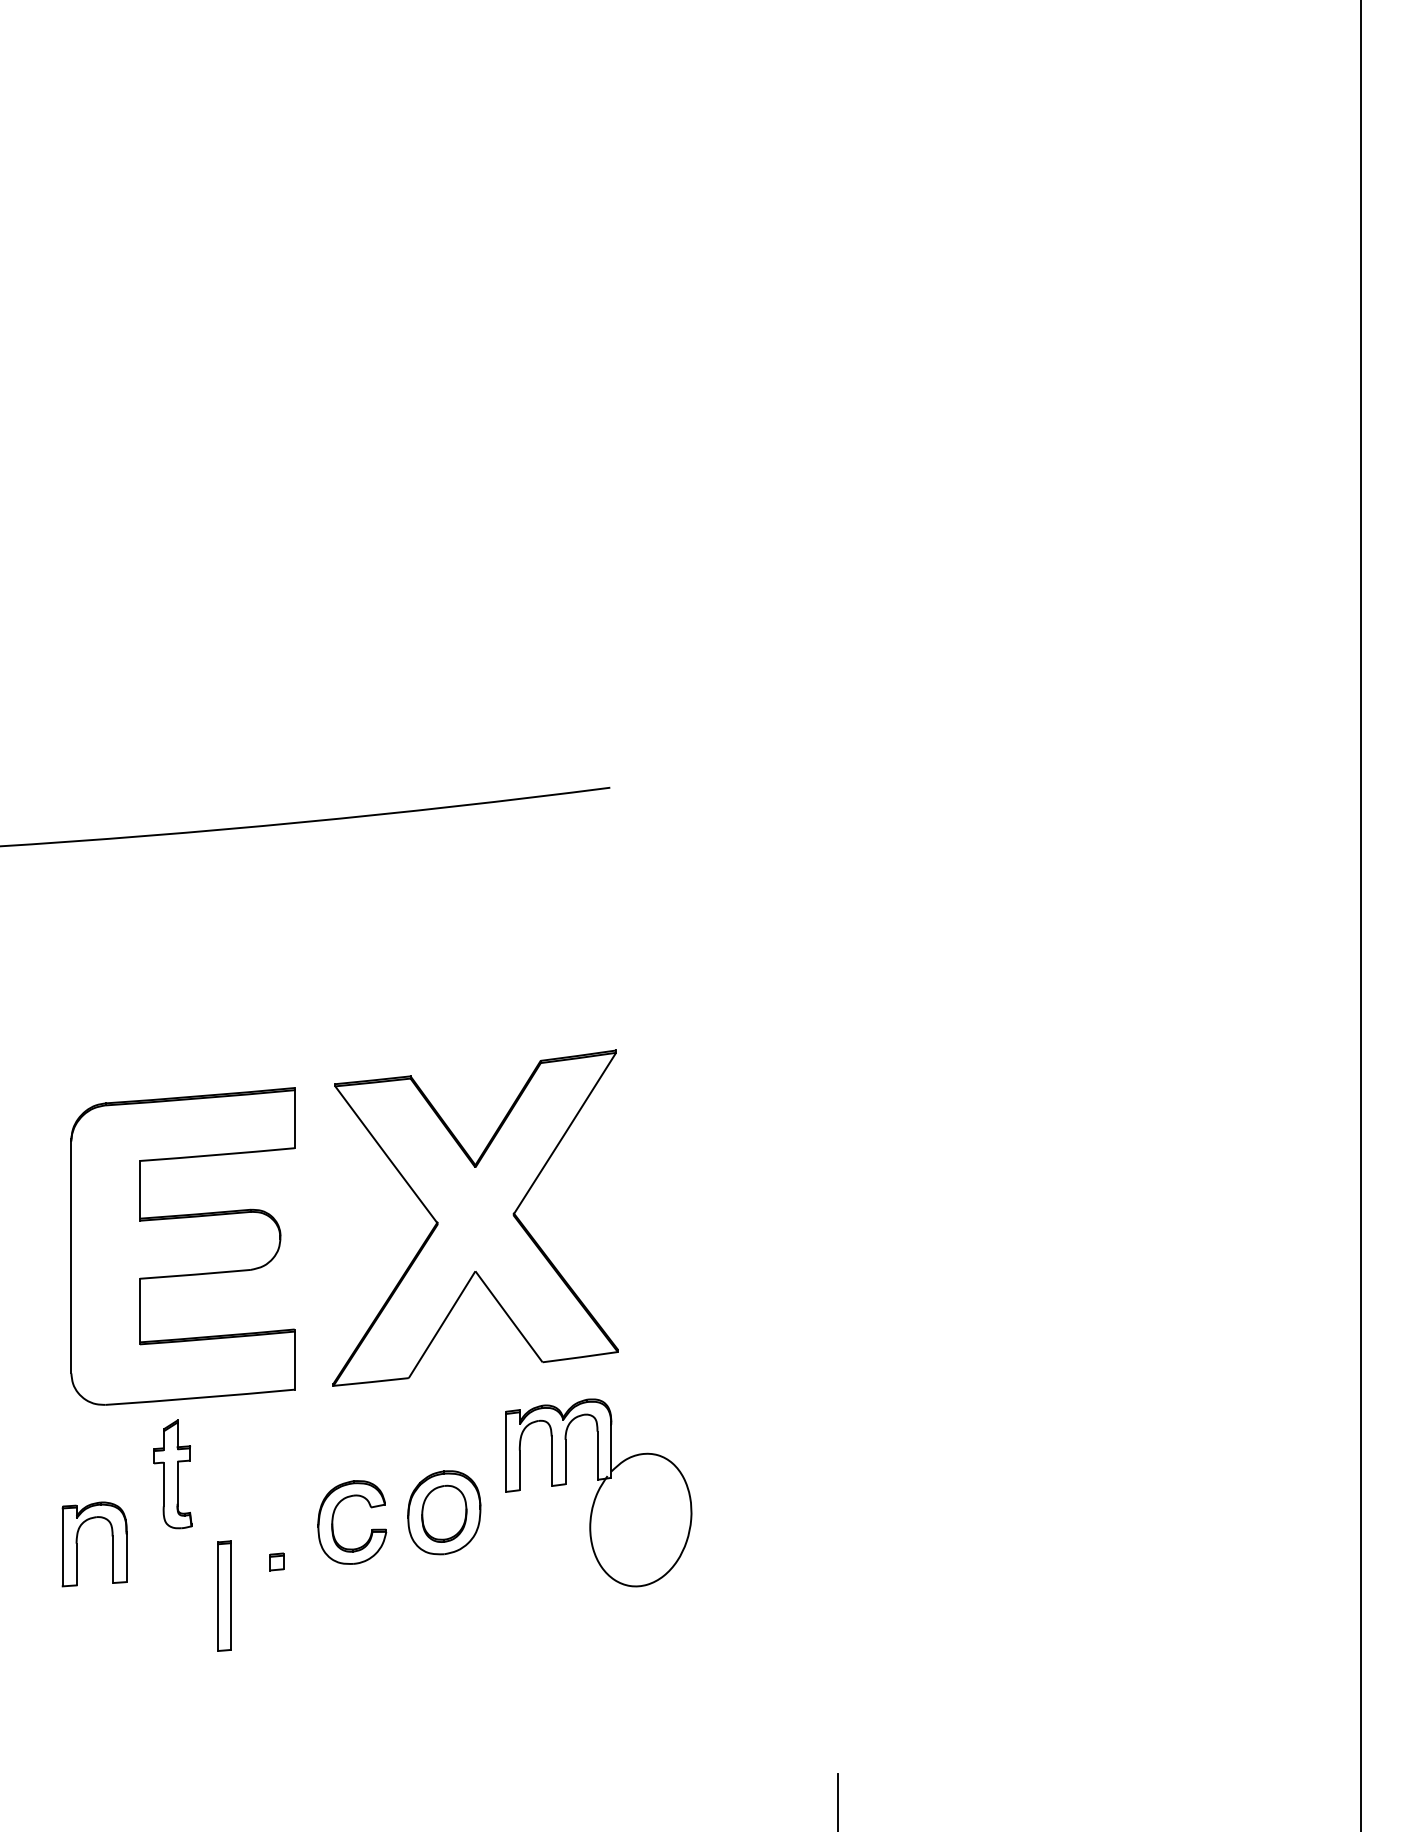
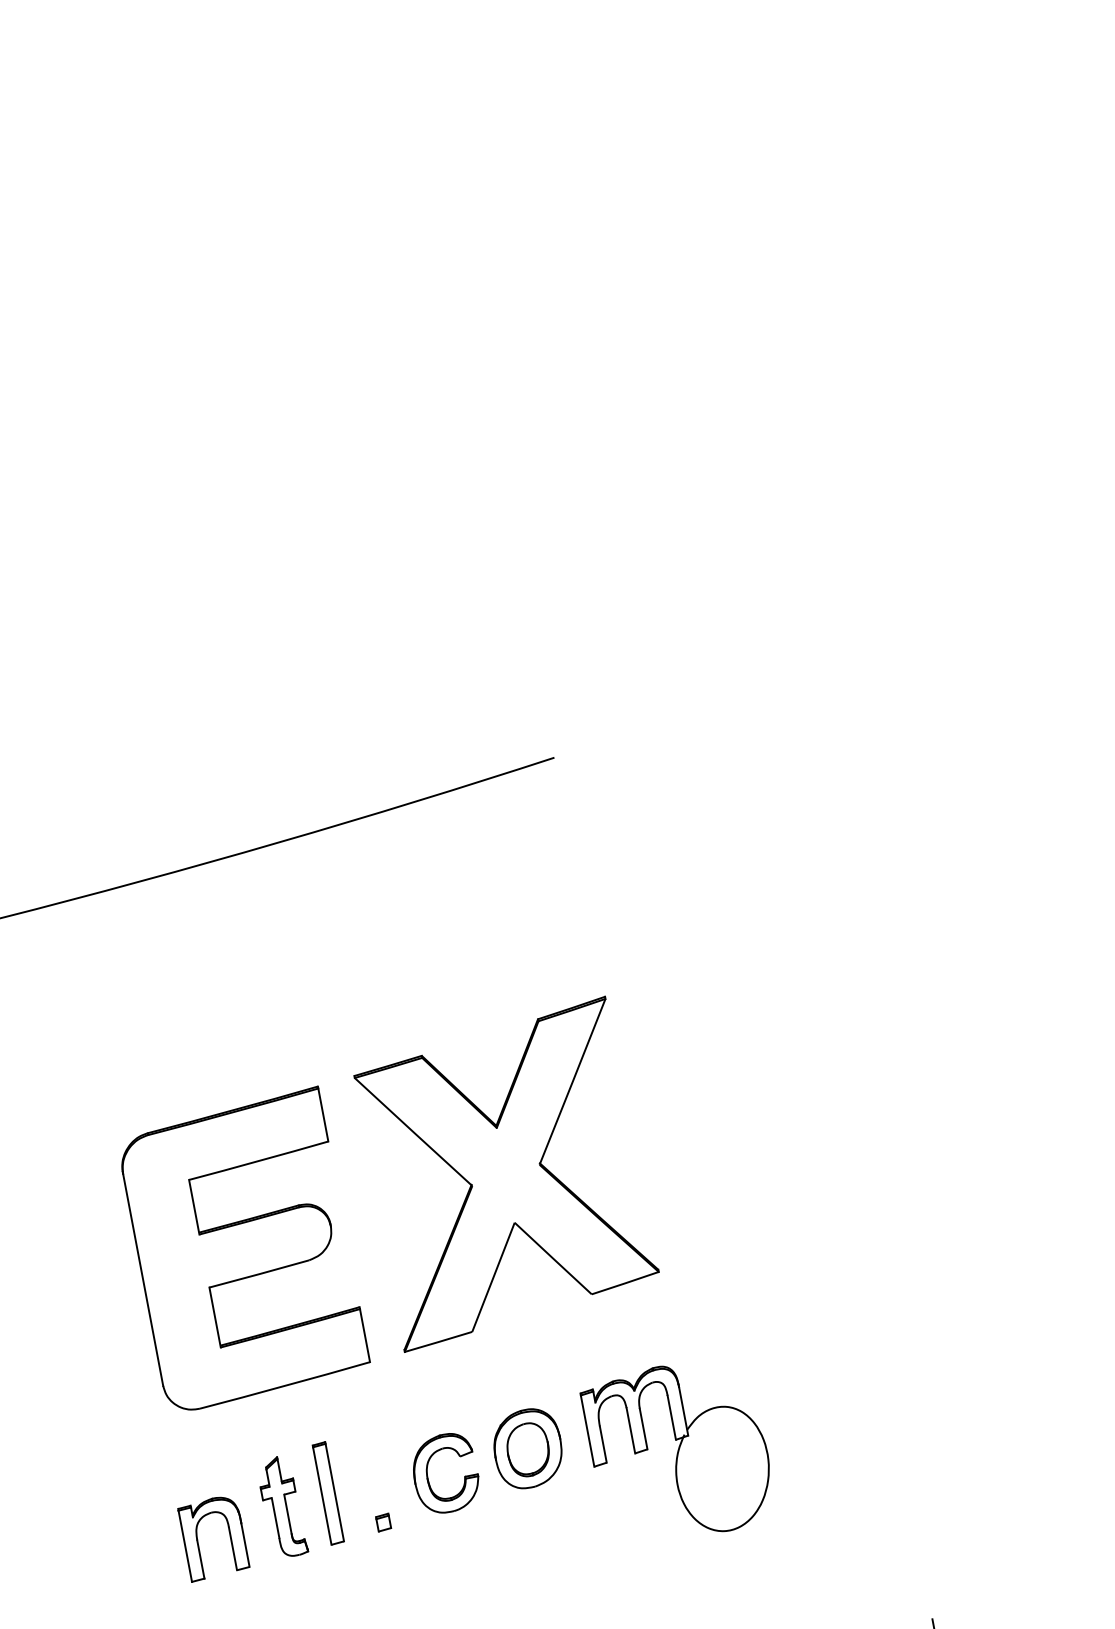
part: (172, 1474) -> (281, 1507), moved
part: (598, 1492) -> (679, 1451), moved
part: (224, 1595) -> (328, 1492), moved

